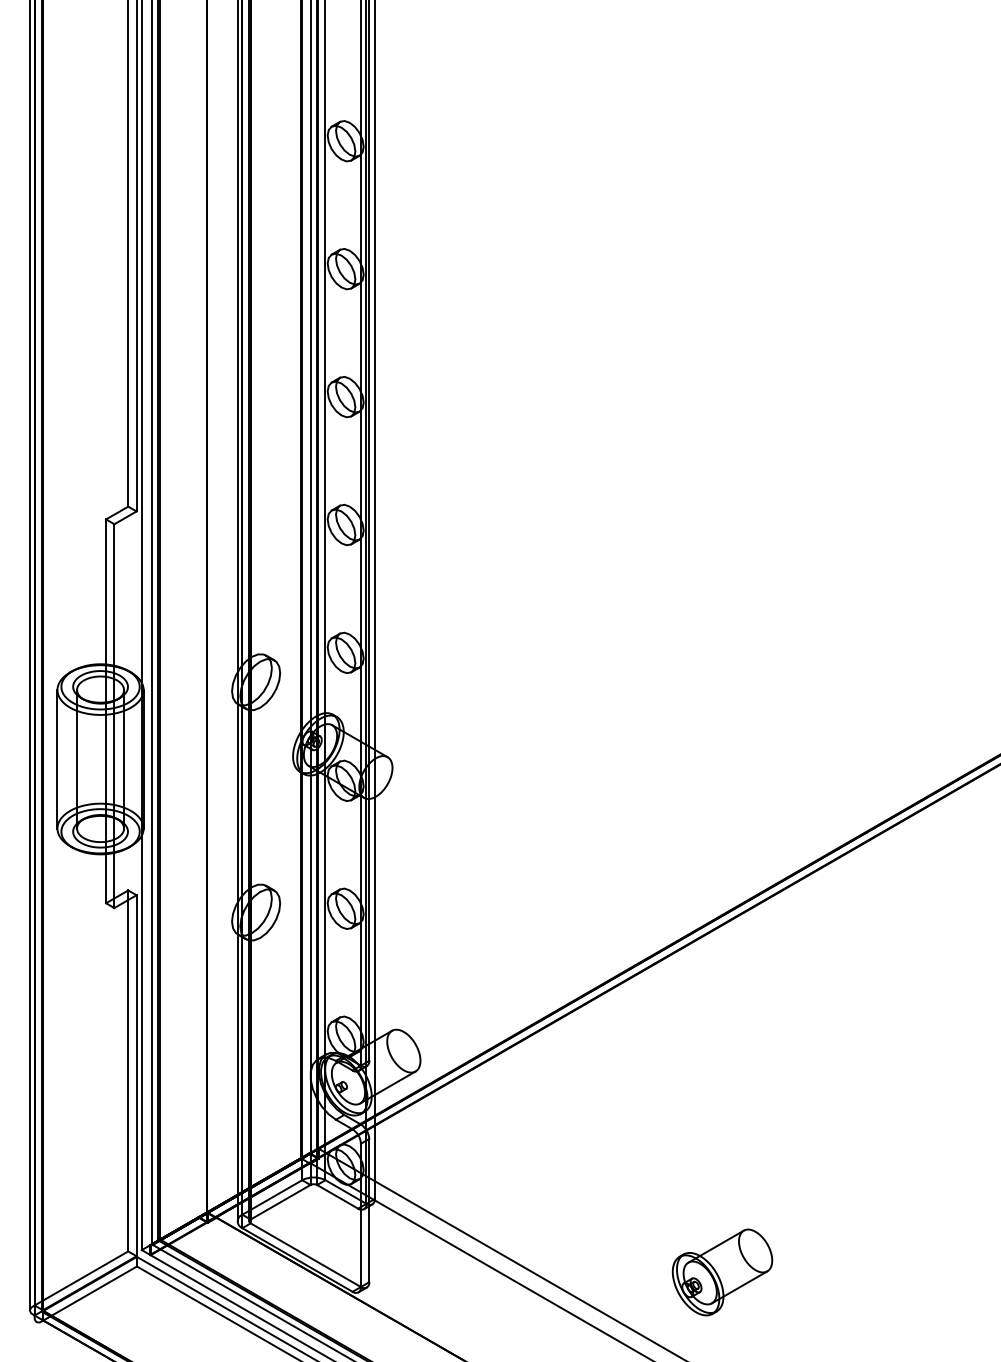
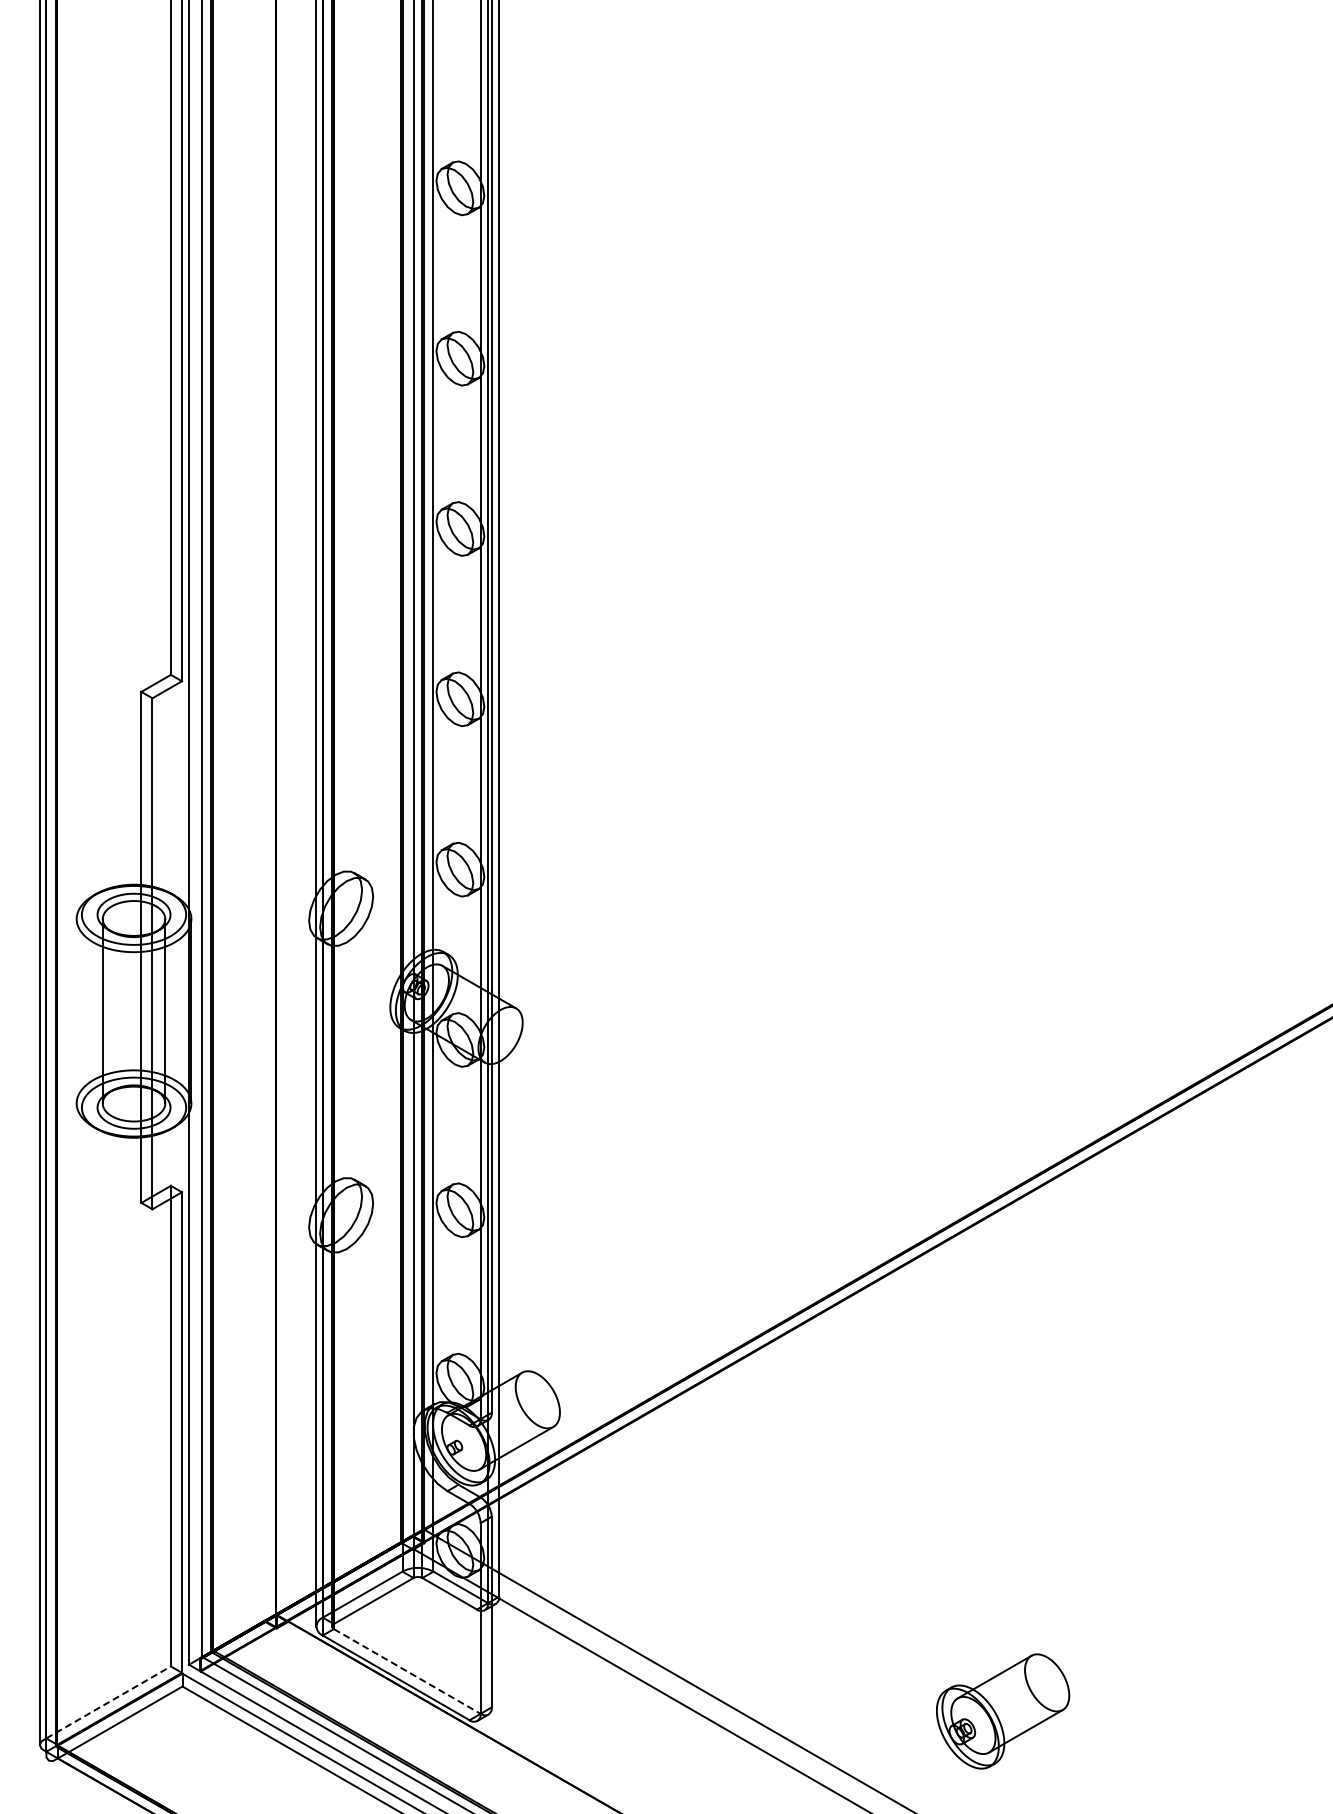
line: (57, 759) -> (76, 1011), removed
line: (305, 1255) -> (407, 1671), solid -> dashed
part: (722, 1272) -> (1003, 1711), moved
line: (81, 1278) -> (108, 1702), solid -> dashed

